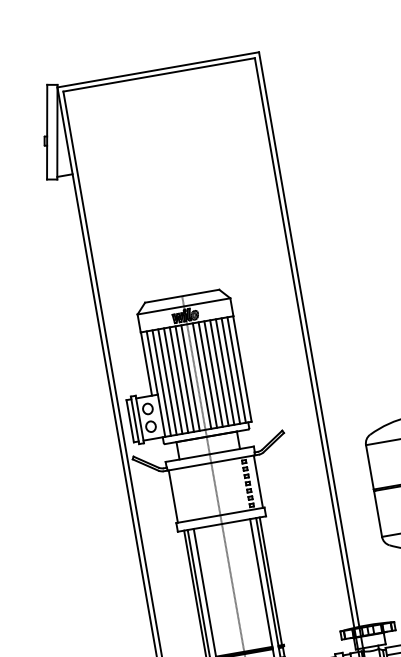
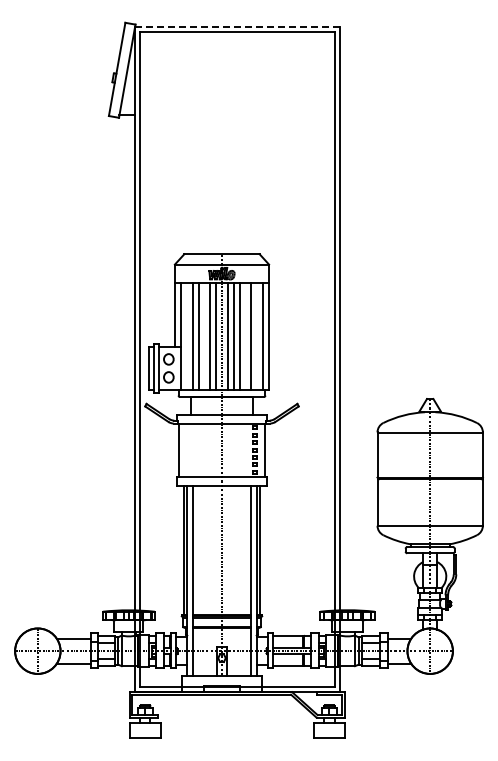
line: (157, 70) -> (236, 27), solid -> dashed
line: (231, 370) -> (257, 335), removed
line: (219, 372) -> (245, 335), removed
line: (178, 379) -> (204, 335), removed
line: (161, 382) -> (186, 335), removed

